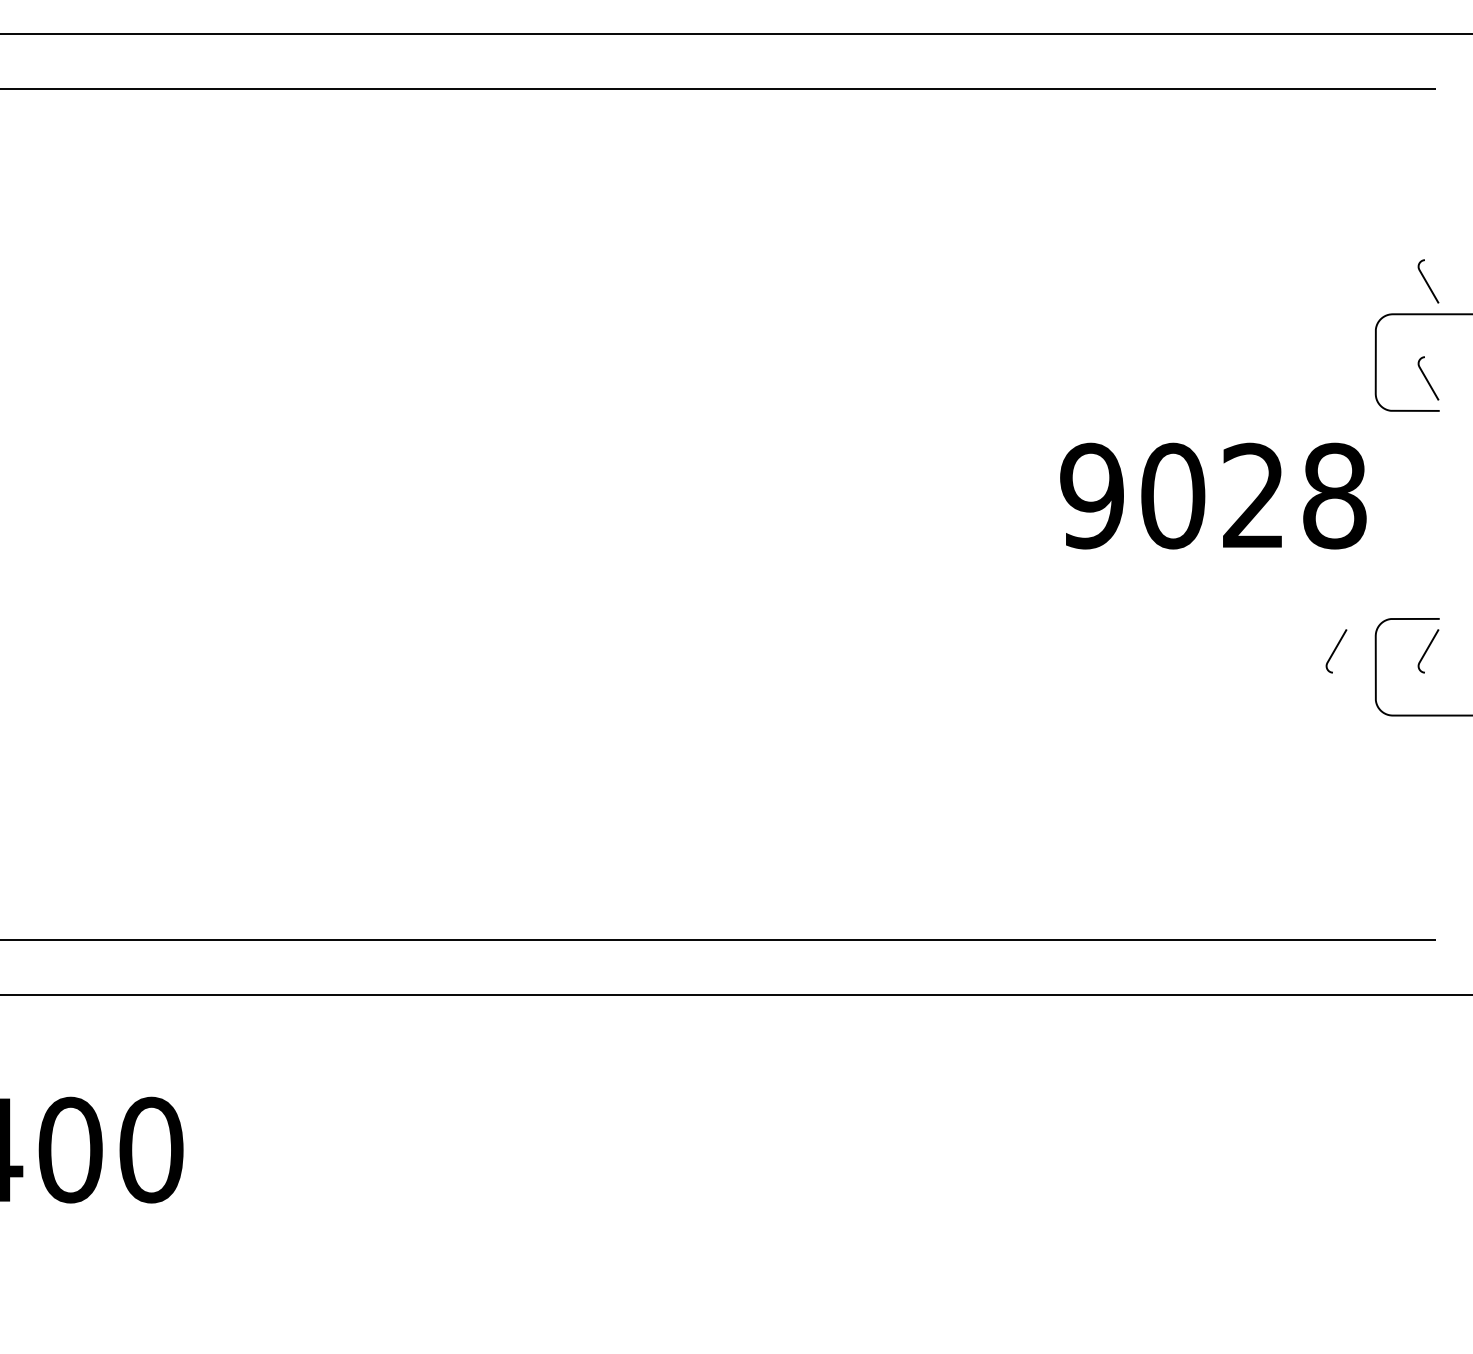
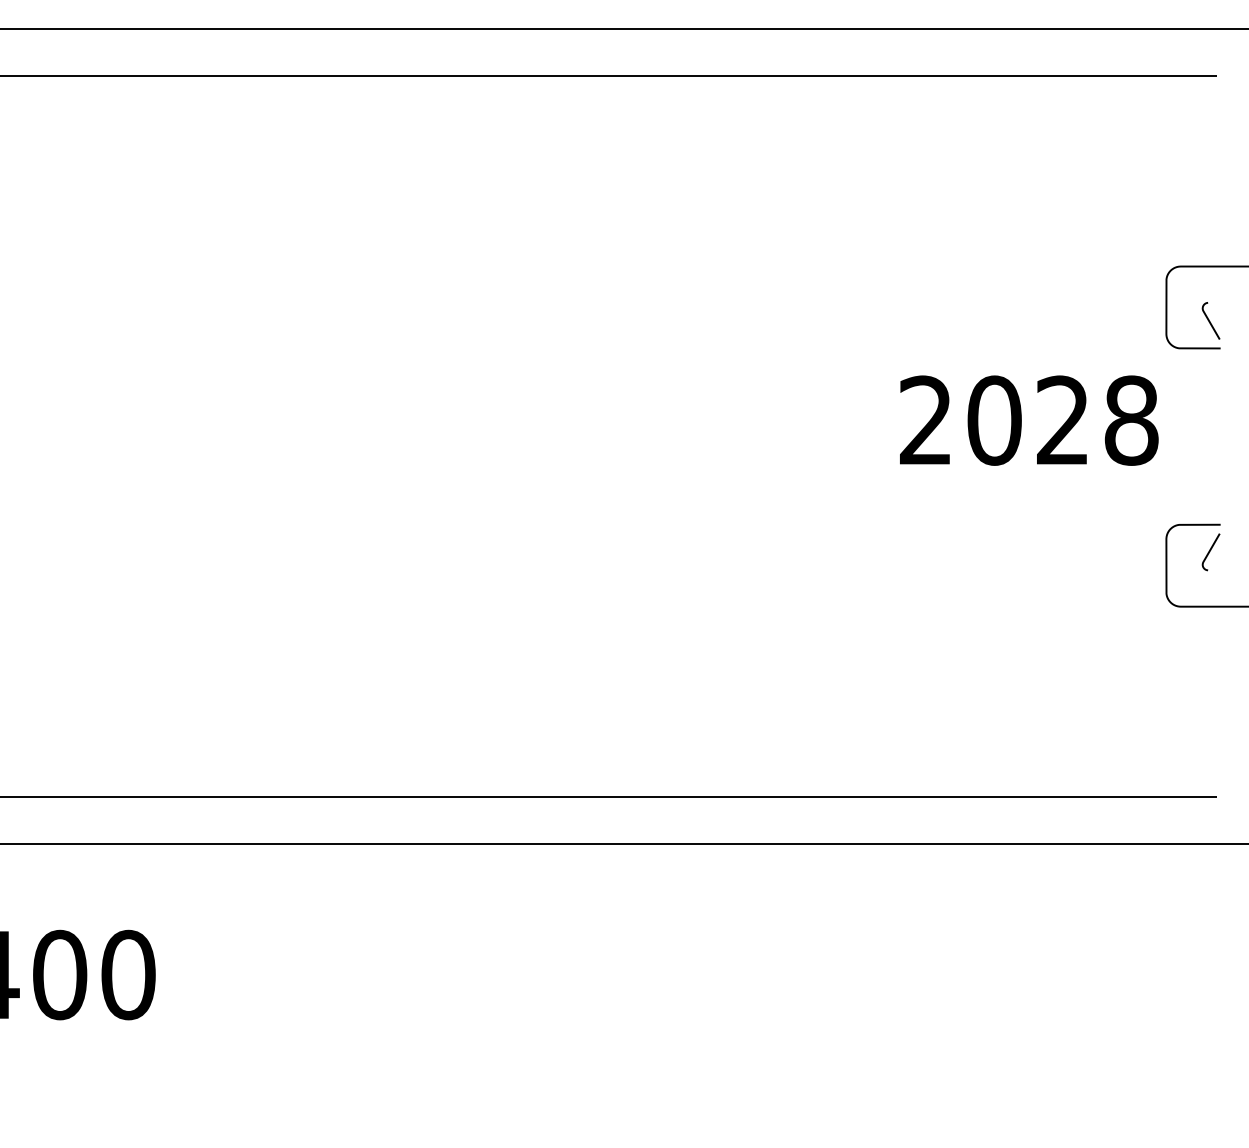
curve: (1427, 281) -> (1210, 238), removed
text: (1091, 495) -> (925, 420), 9028 -> 2028
curve: (1335, 651) -> (1132, 552), removed

